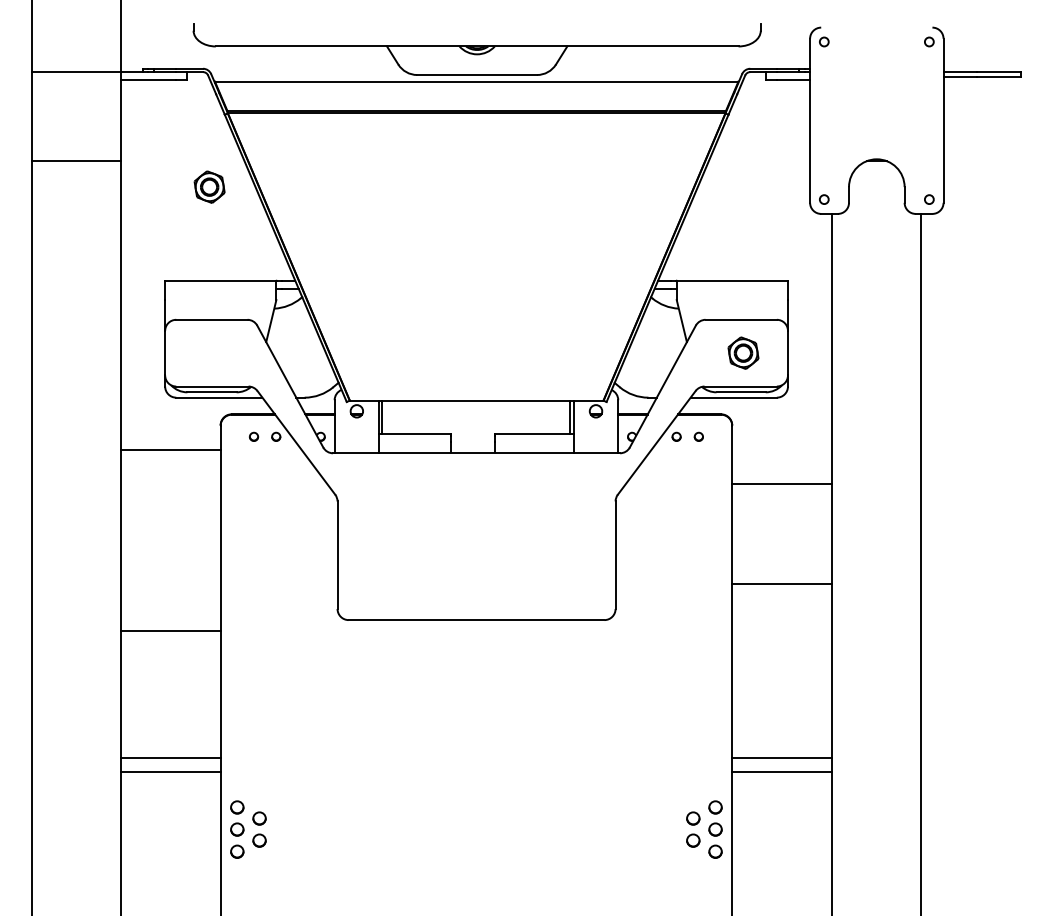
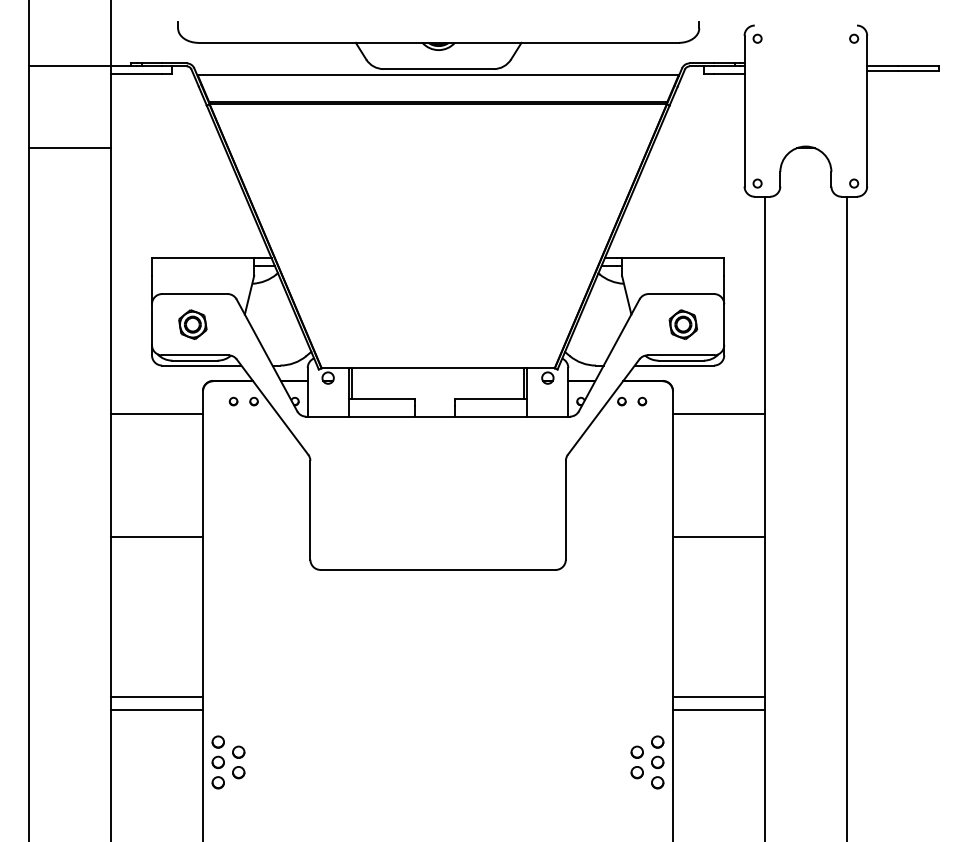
part: (209, 186) -> (192, 324), moved
line: (782, 484) -> (719, 414), moved
line: (170, 630) -> (156, 536), moved

